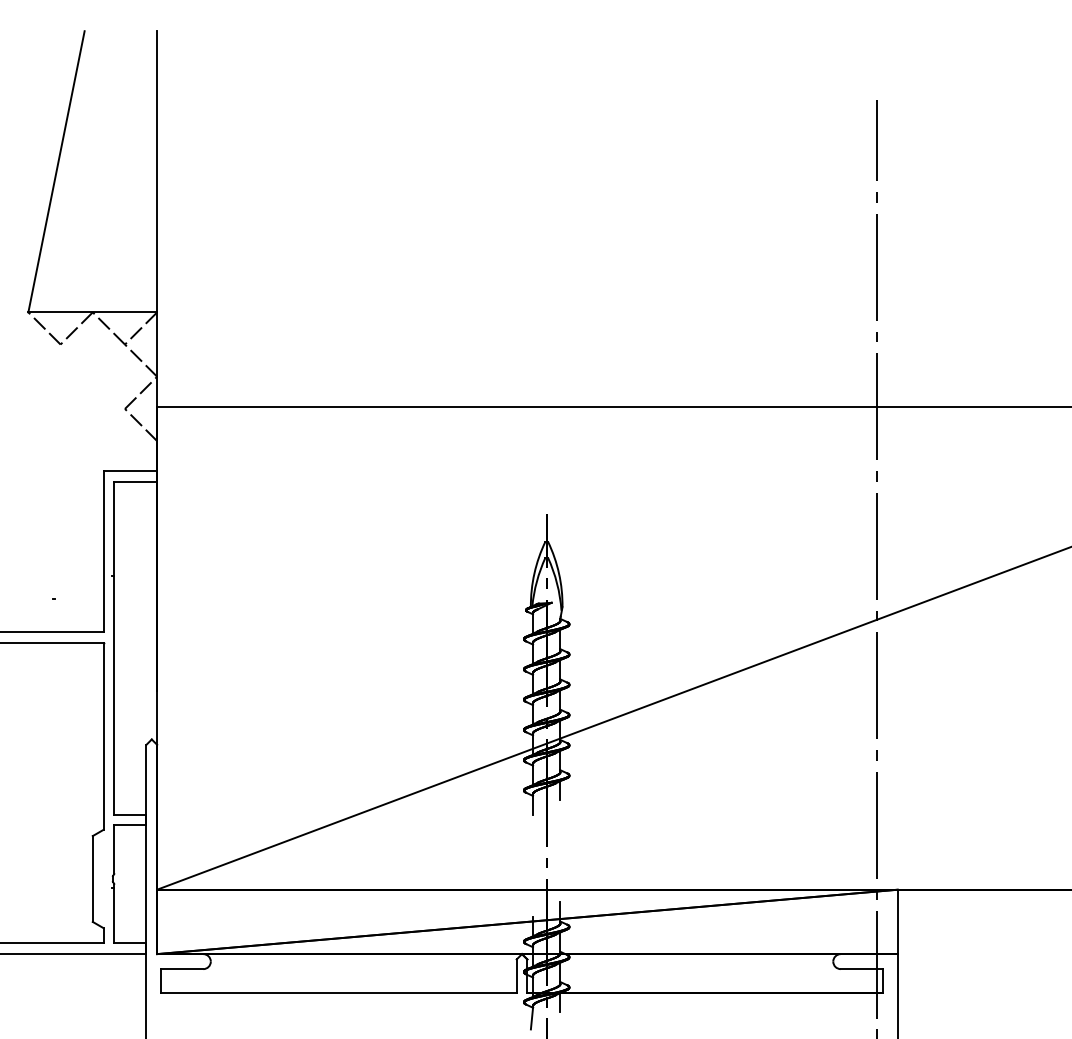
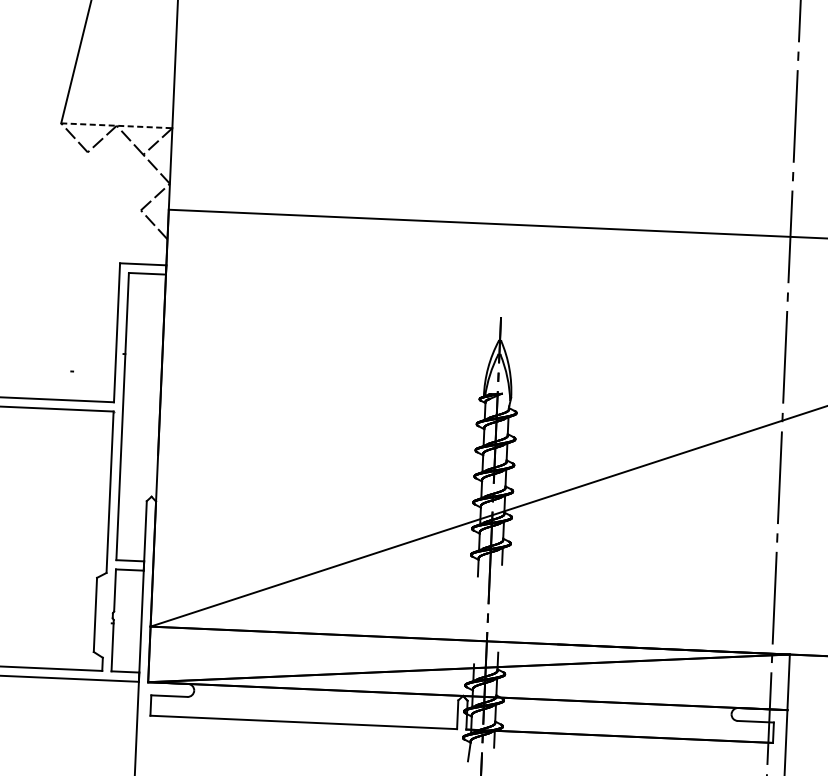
line: (93, 312) -> (117, 125), solid -> dashed

